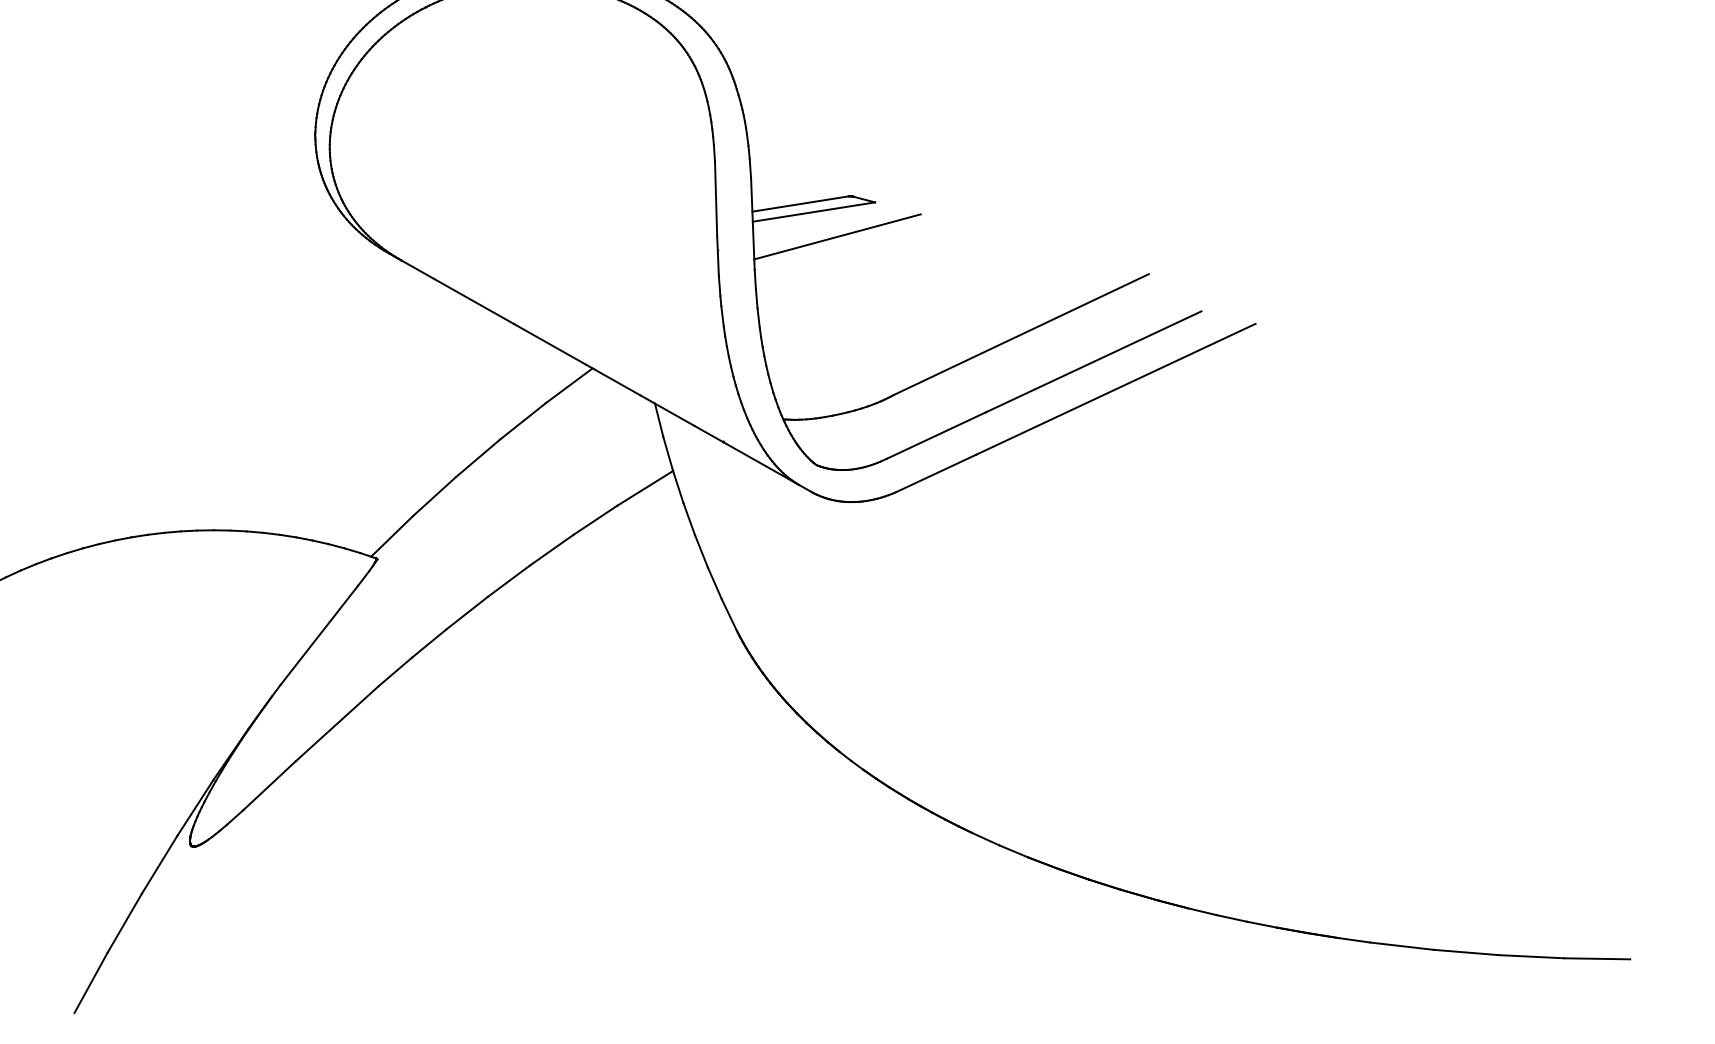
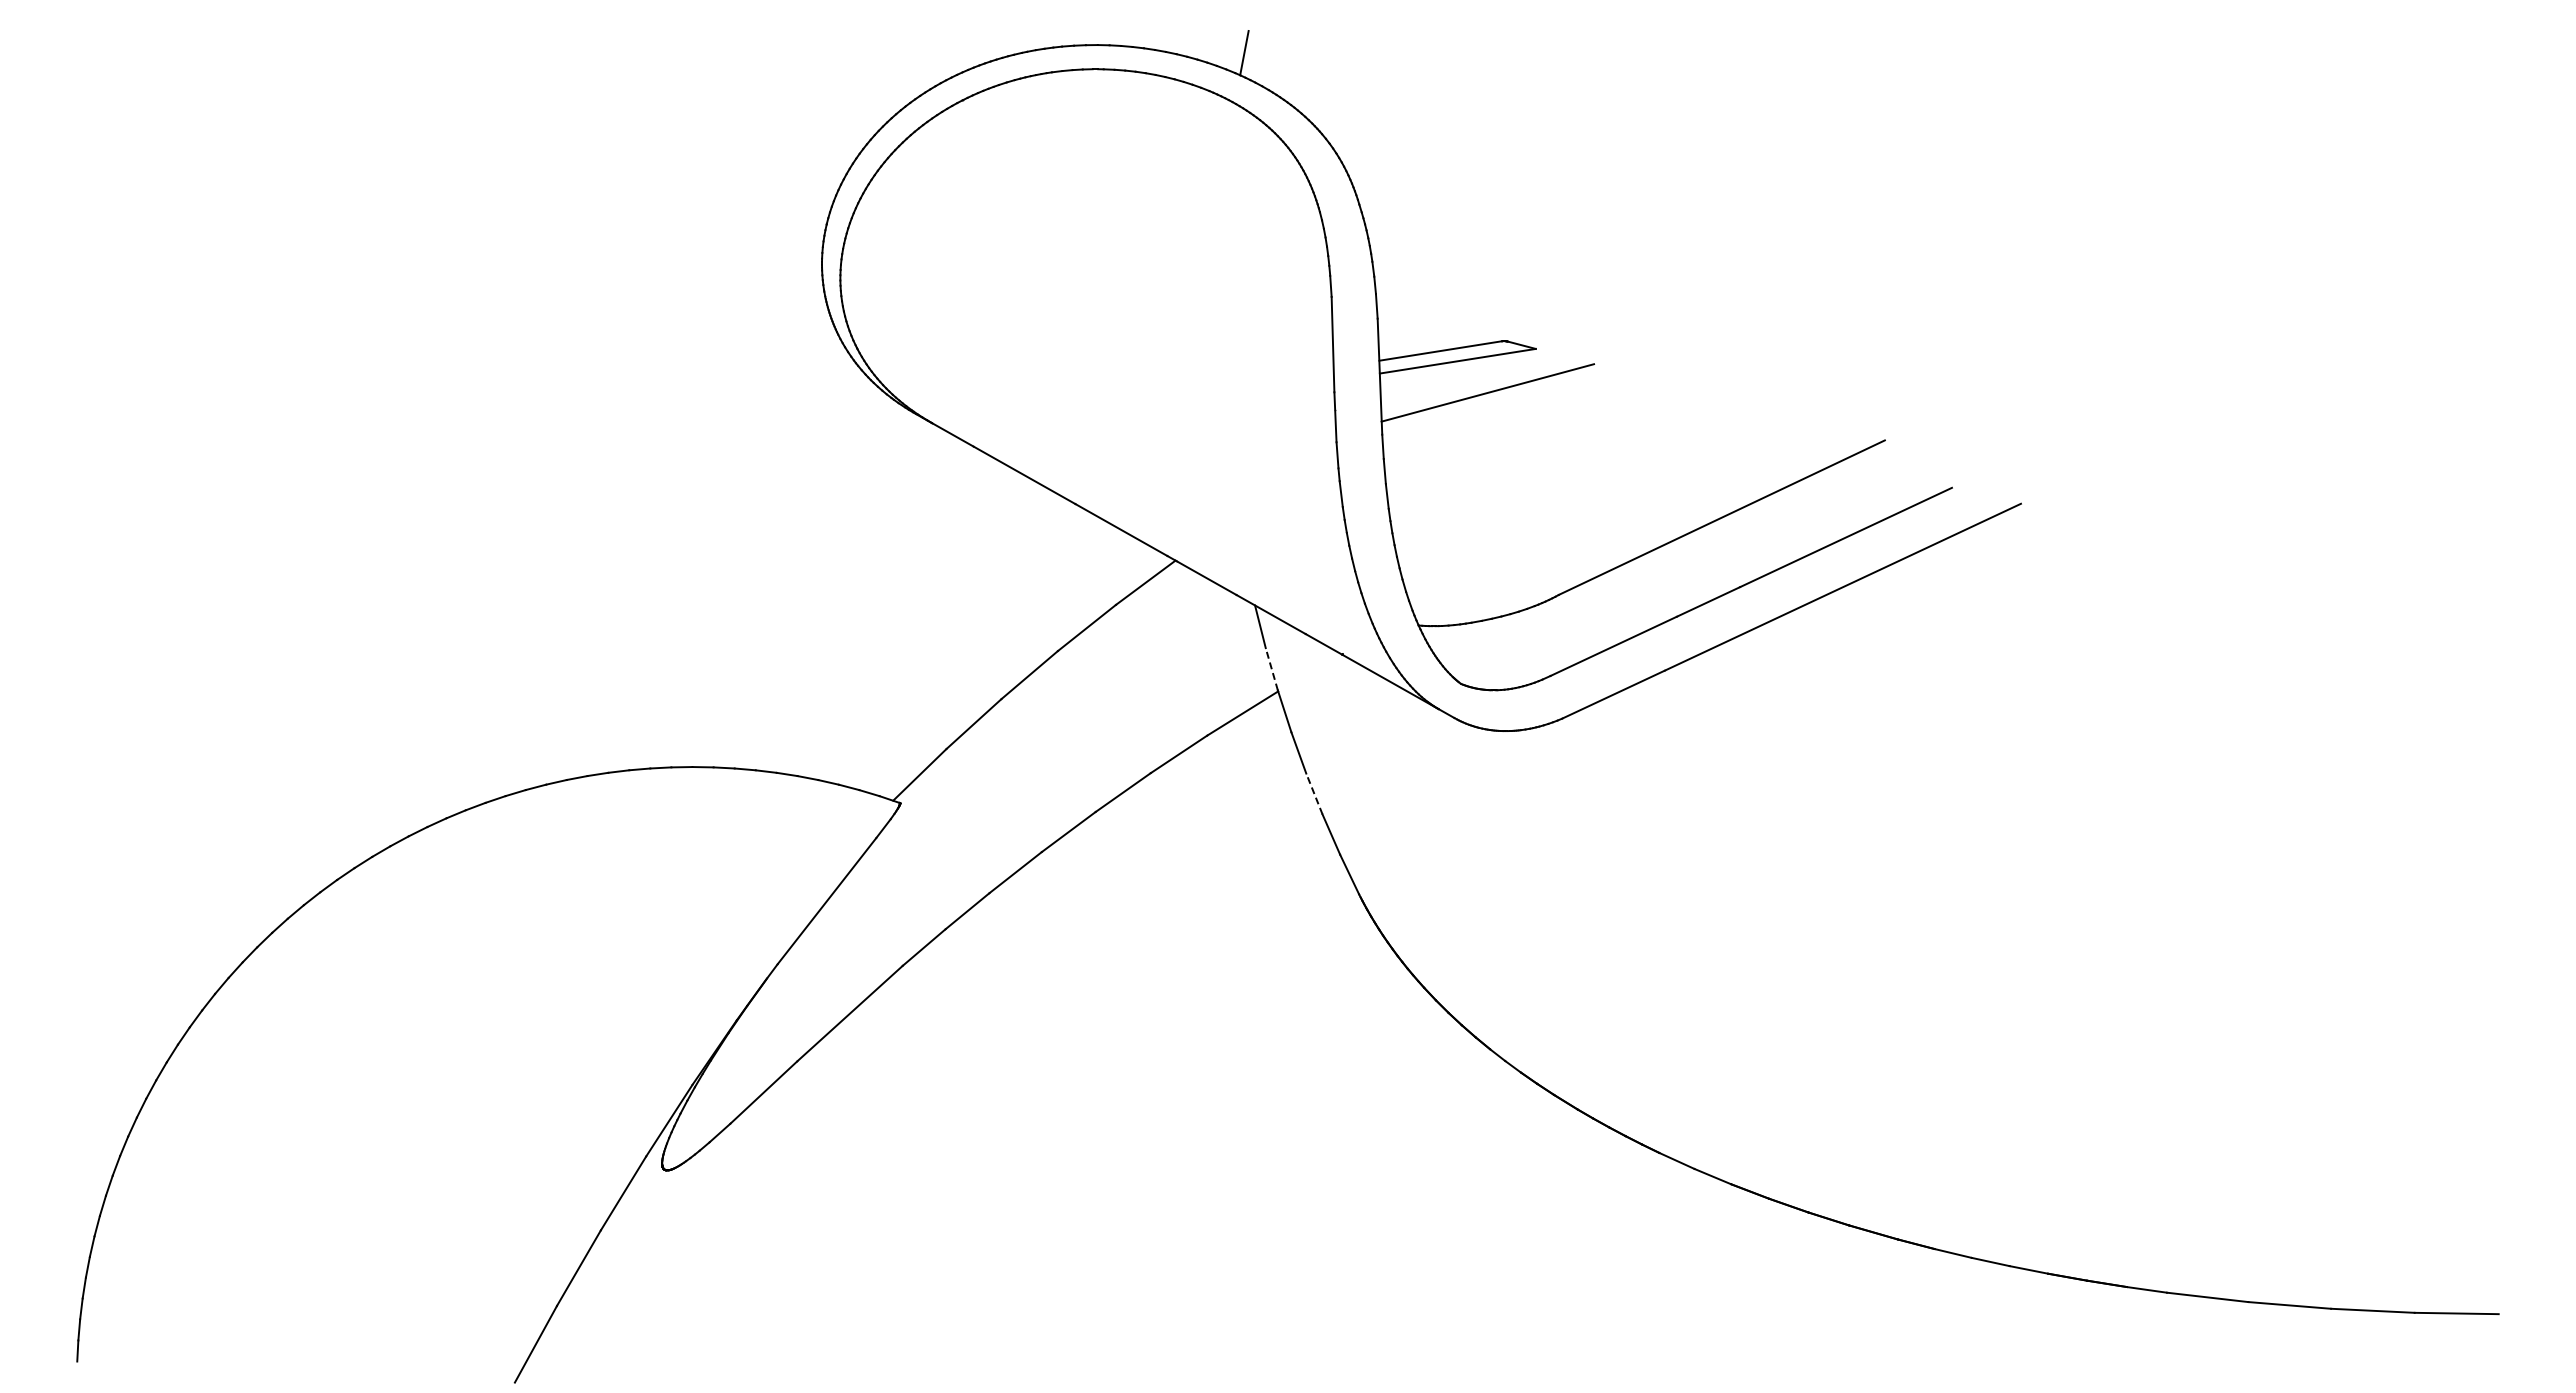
line: (667, 453) -> (1271, 669), solid -> dashed
line: (701, 551) -> (1314, 794), solid -> dashed

